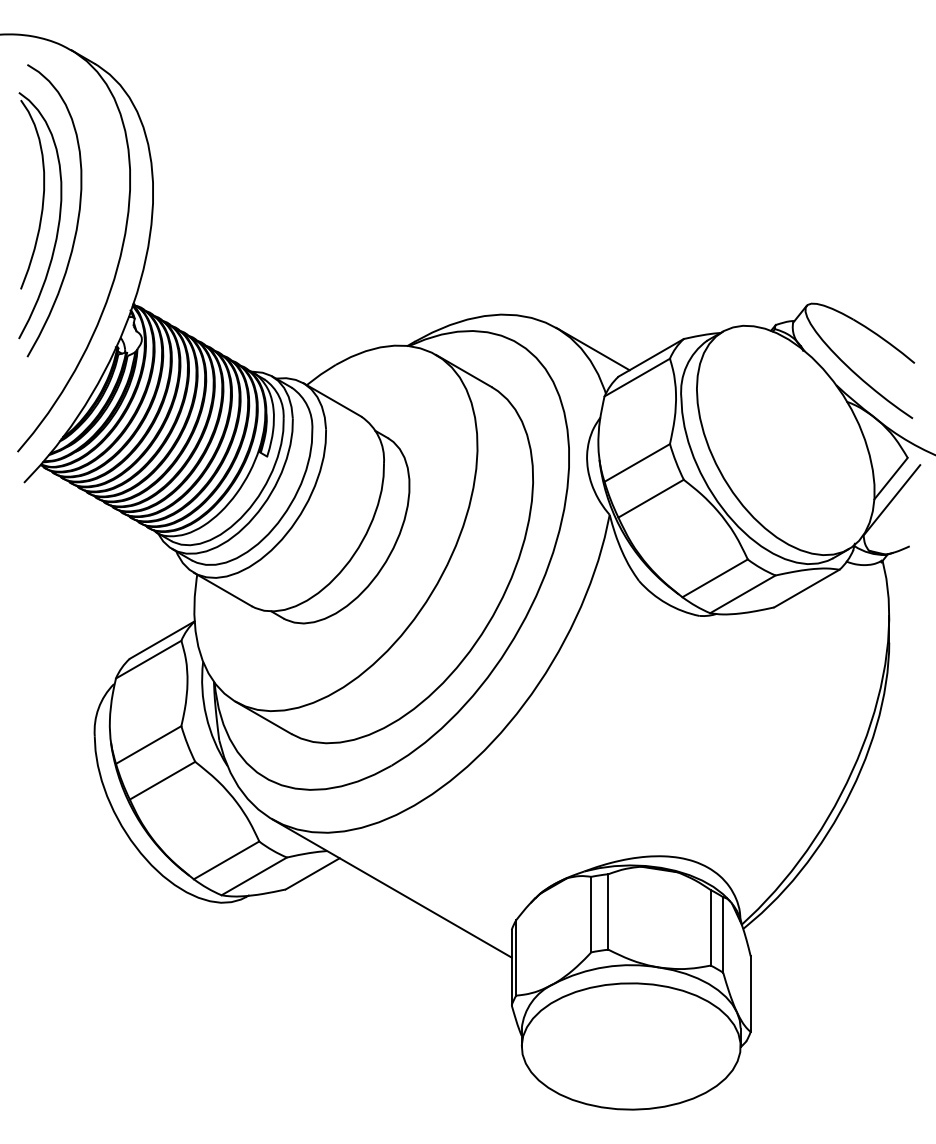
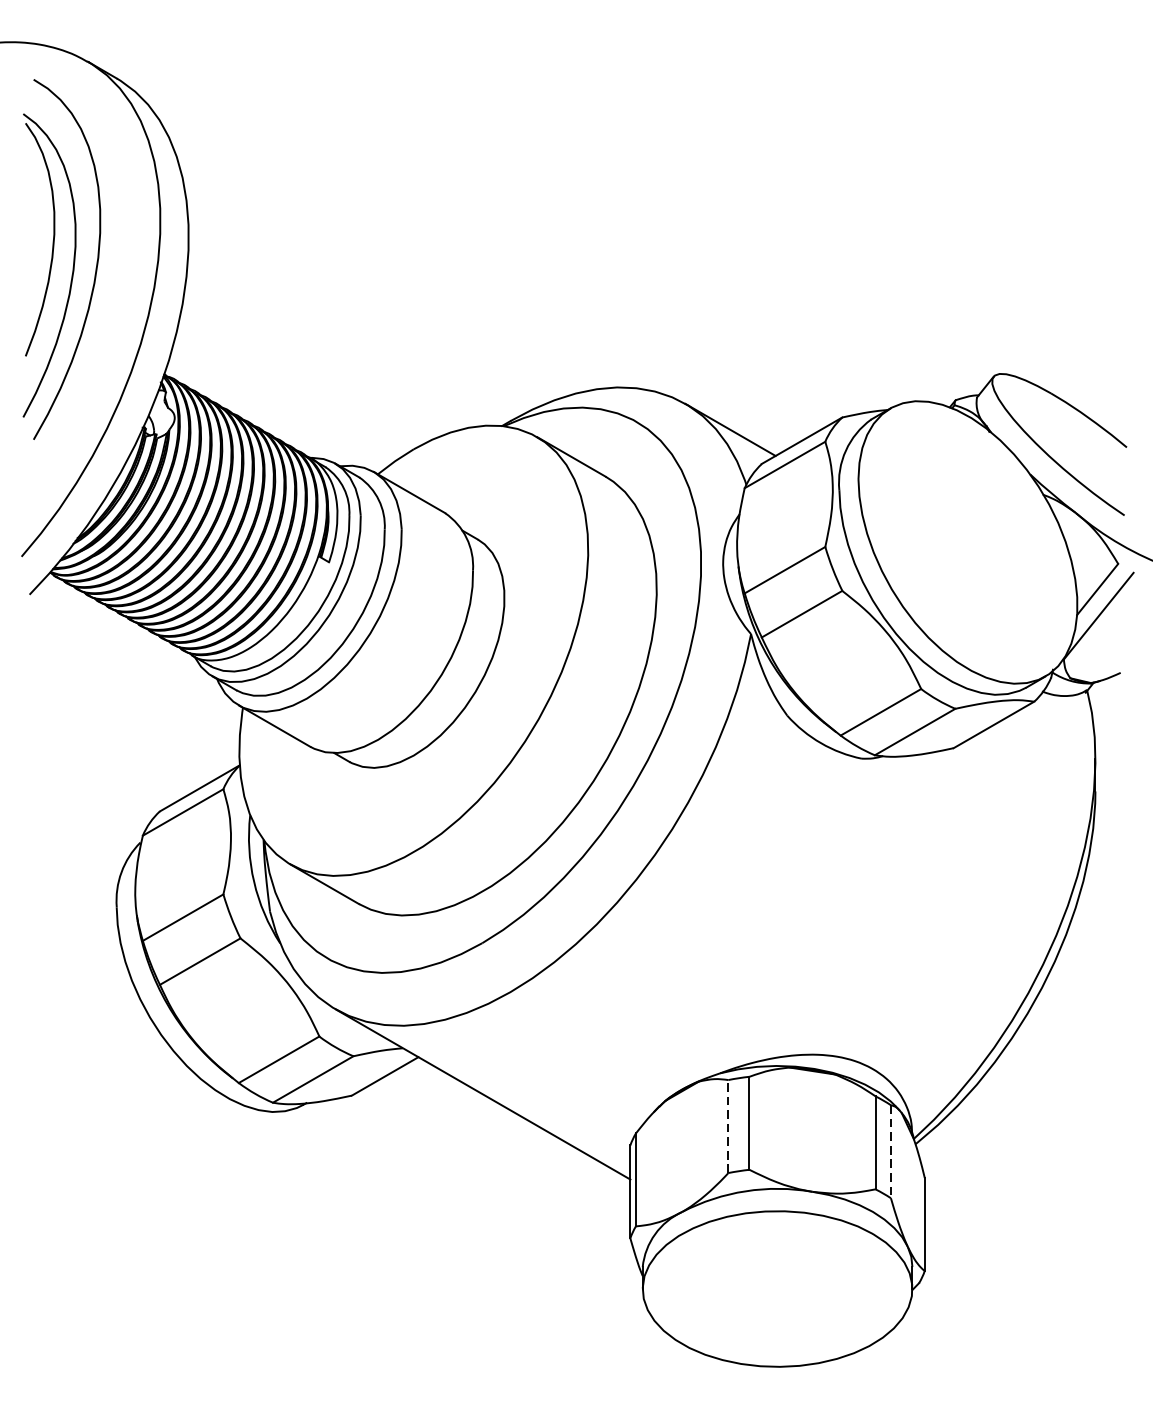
line: (591, 914) -> (728, 1126), solid -> dashed
line: (723, 935) -> (891, 1152), solid -> dashed

